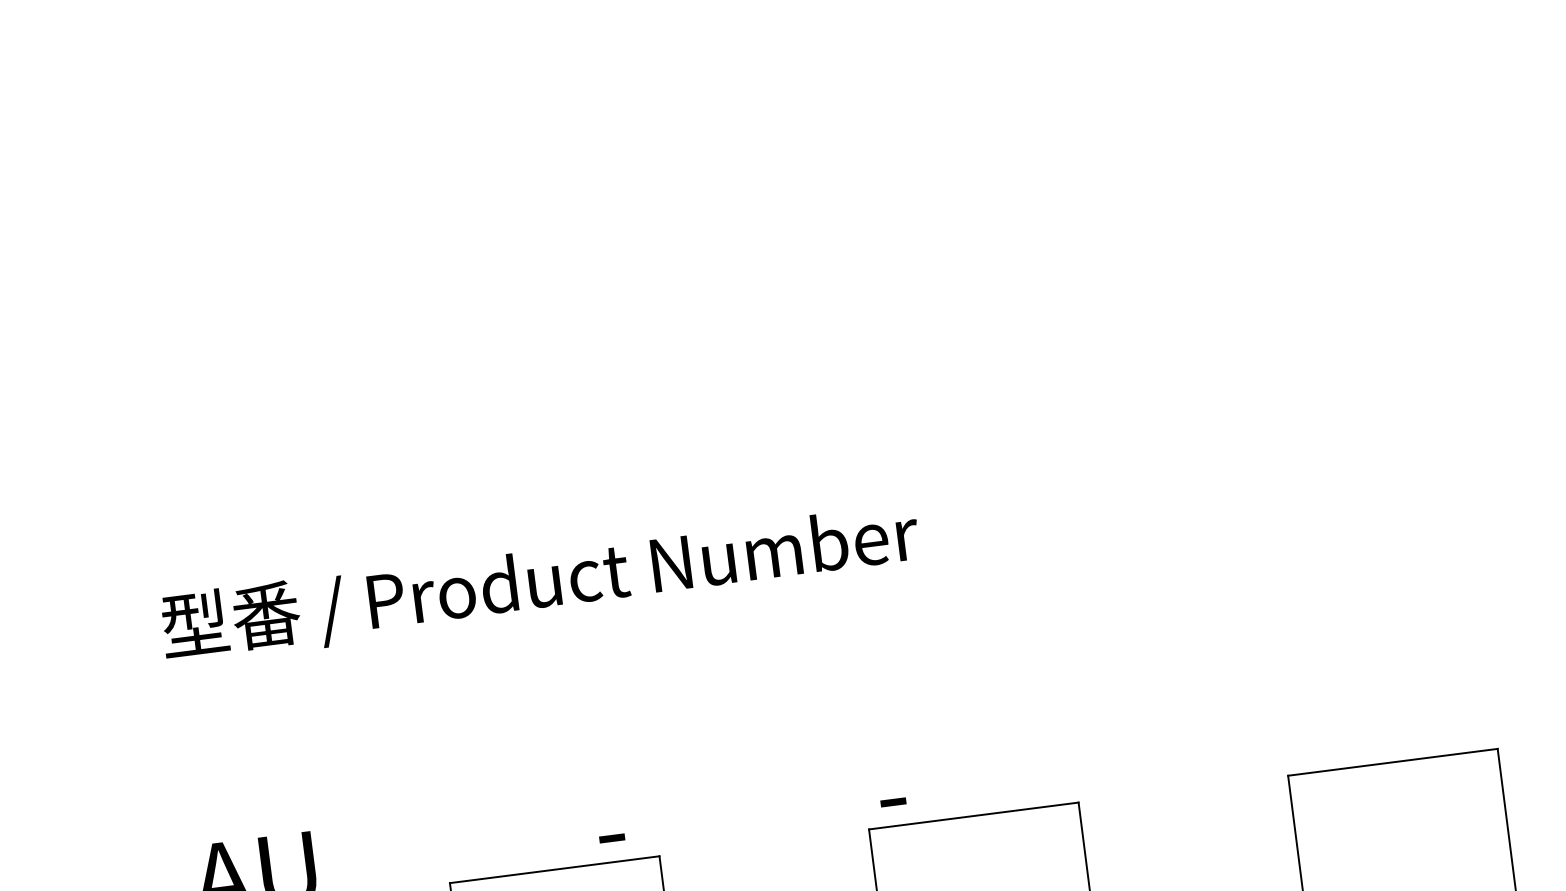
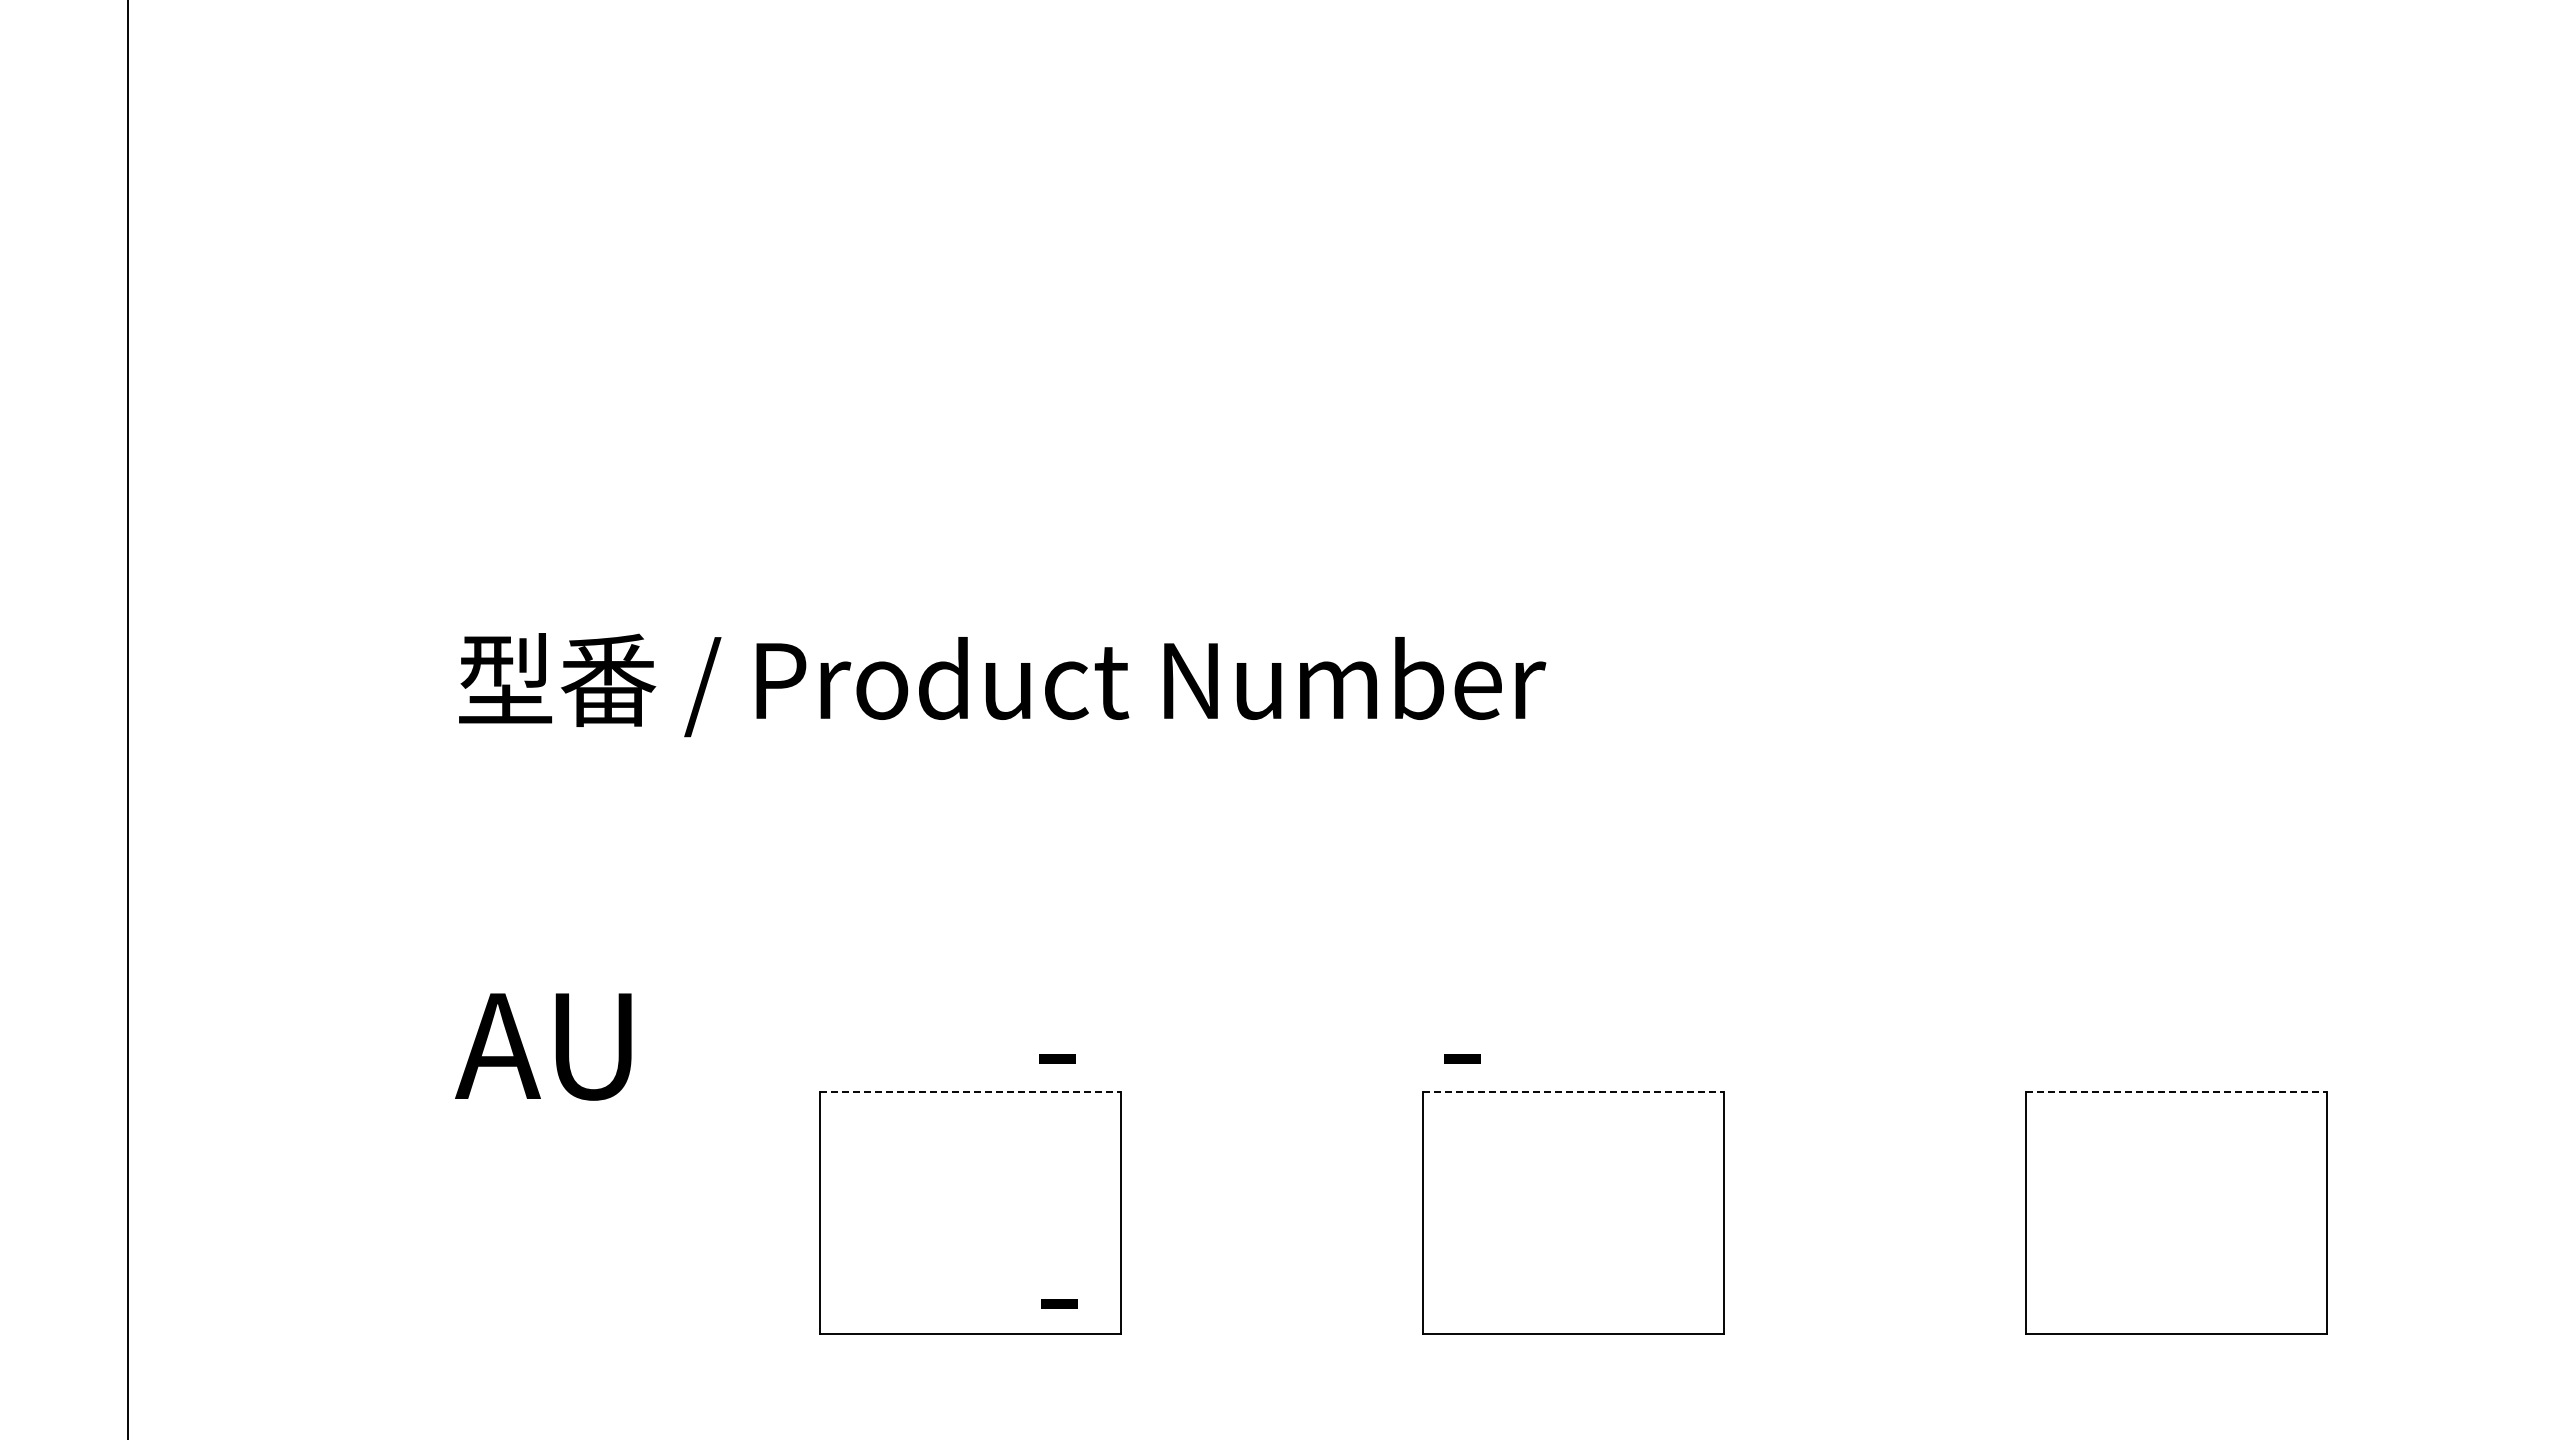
line: (1393, 762) -> (2176, 1092), solid -> dashed
line: (973, 816) -> (1573, 1092), solid -> dashed
line: (554, 869) -> (970, 1092), solid -> dashed

